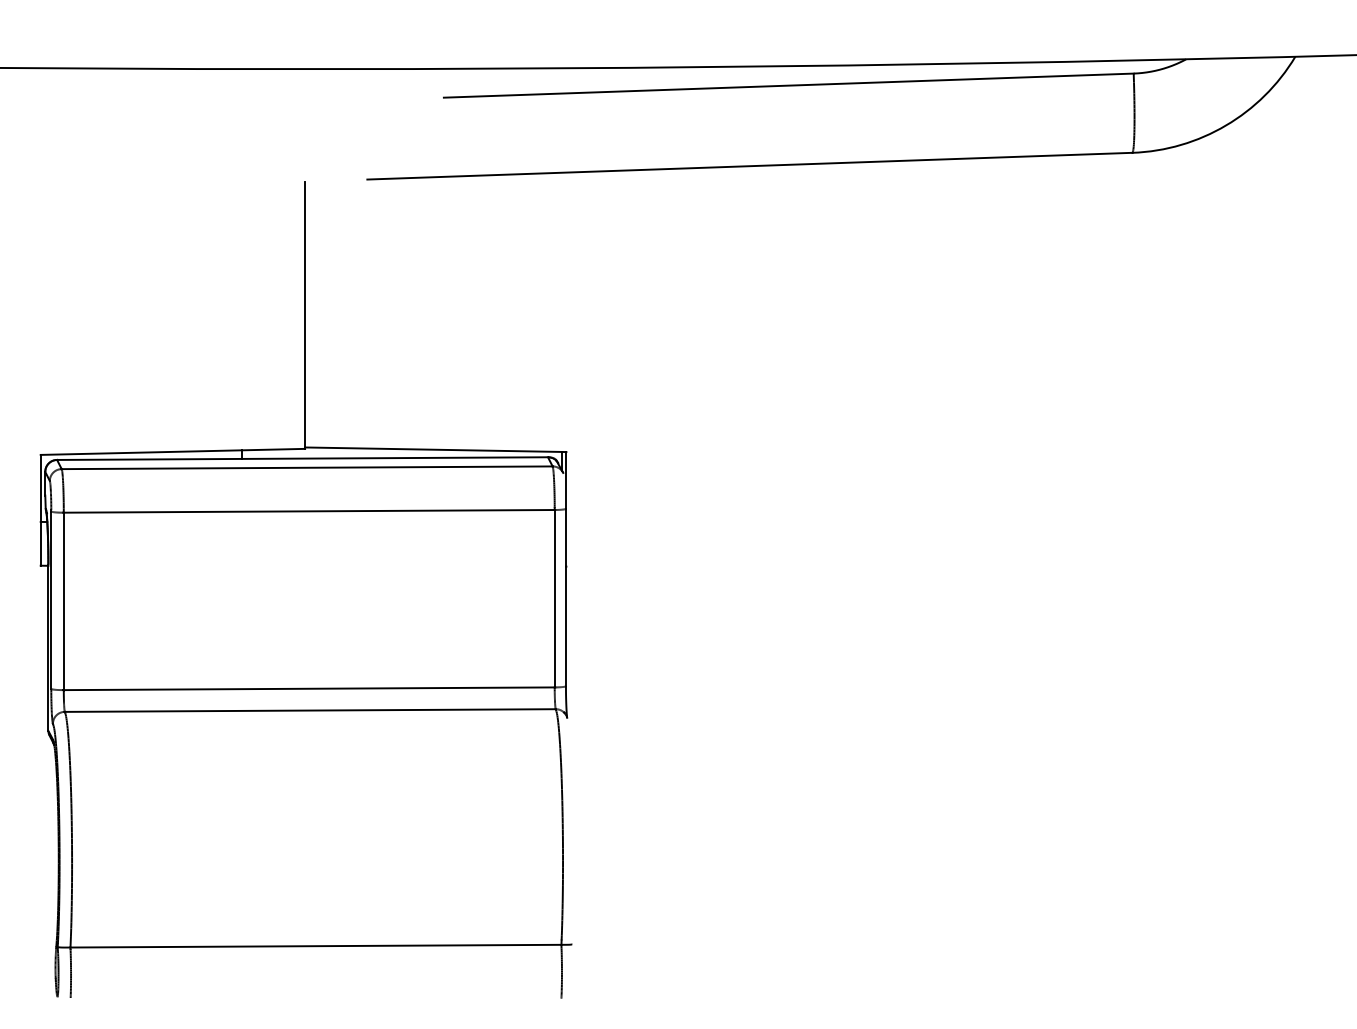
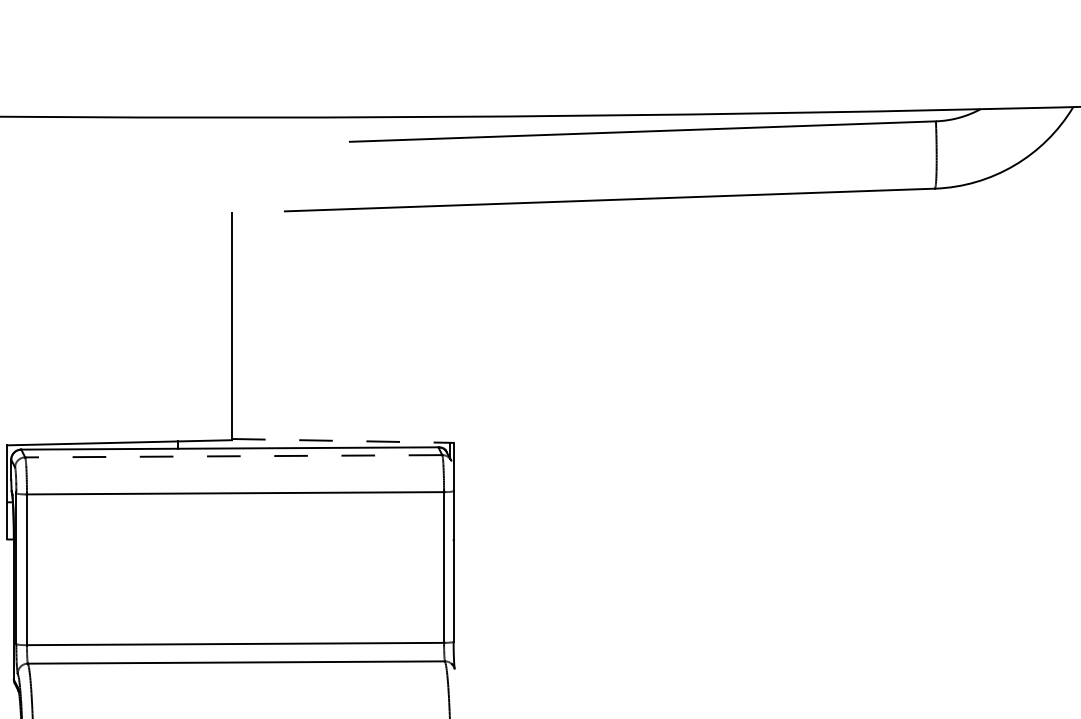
line: (435, 449) -> (342, 440), solid -> dashed
line: (306, 467) -> (233, 456), solid -> dashed

